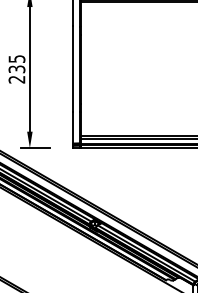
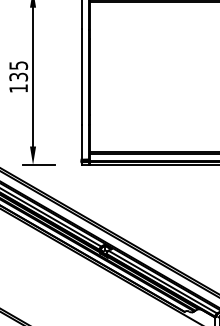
text: (16, 79) -> (18, 88), 235 -> 135

